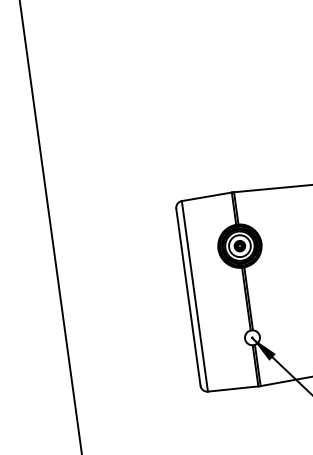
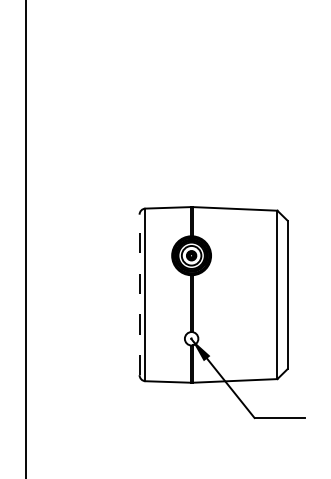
line: (188, 296) -> (139, 294), solid -> dashed

